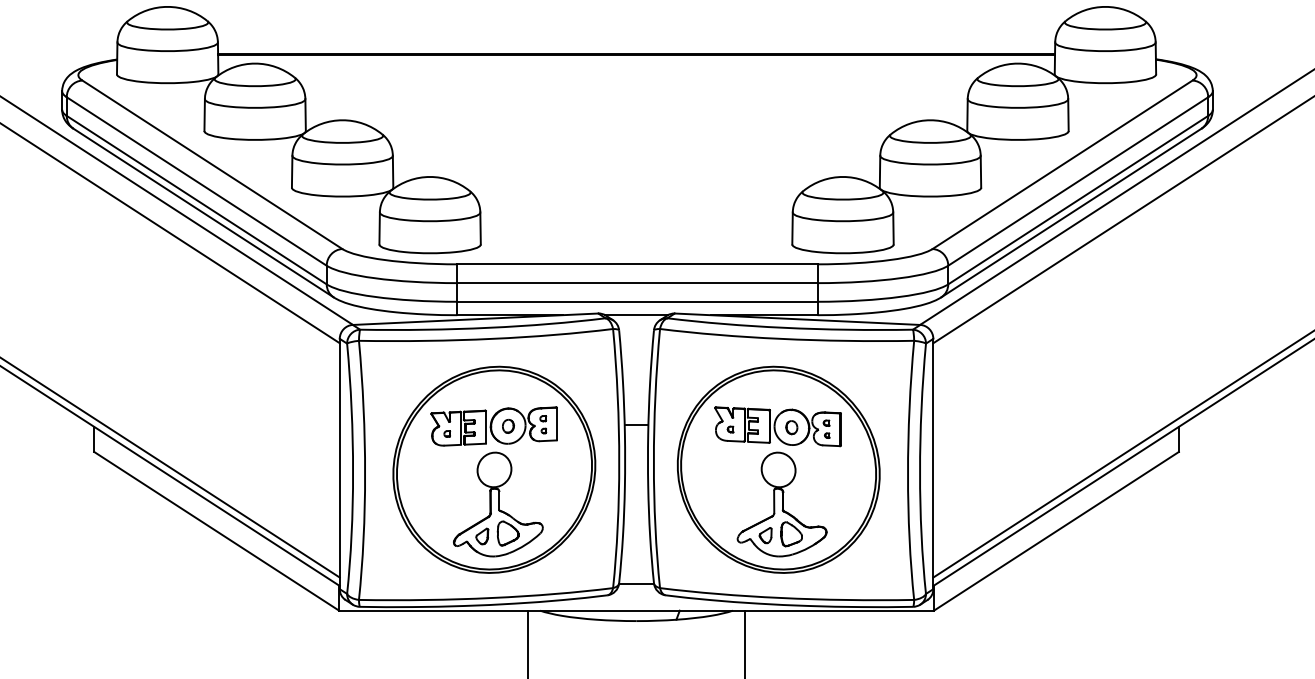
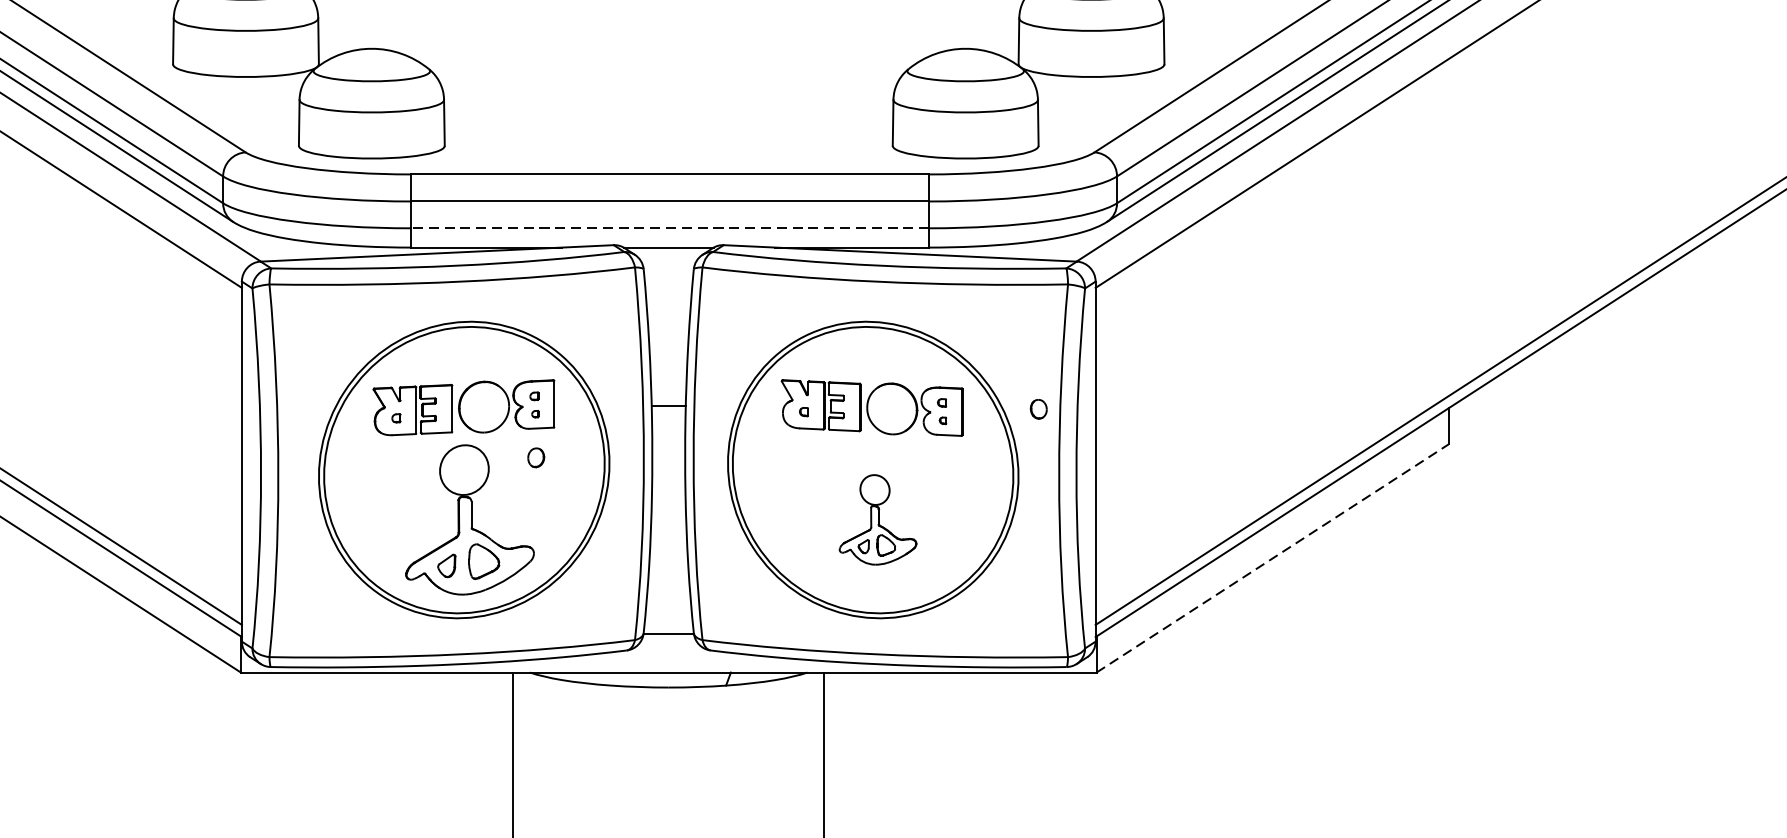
line: (636, 301) -> (668, 227), solid -> dashed
part: (508, 425) -> (536, 456), moved
part: (791, 427) -> (1038, 409), moved
part: (781, 504) -> (877, 519), size x0.6
line: (1056, 531) -> (1272, 558), solid -> dashed

